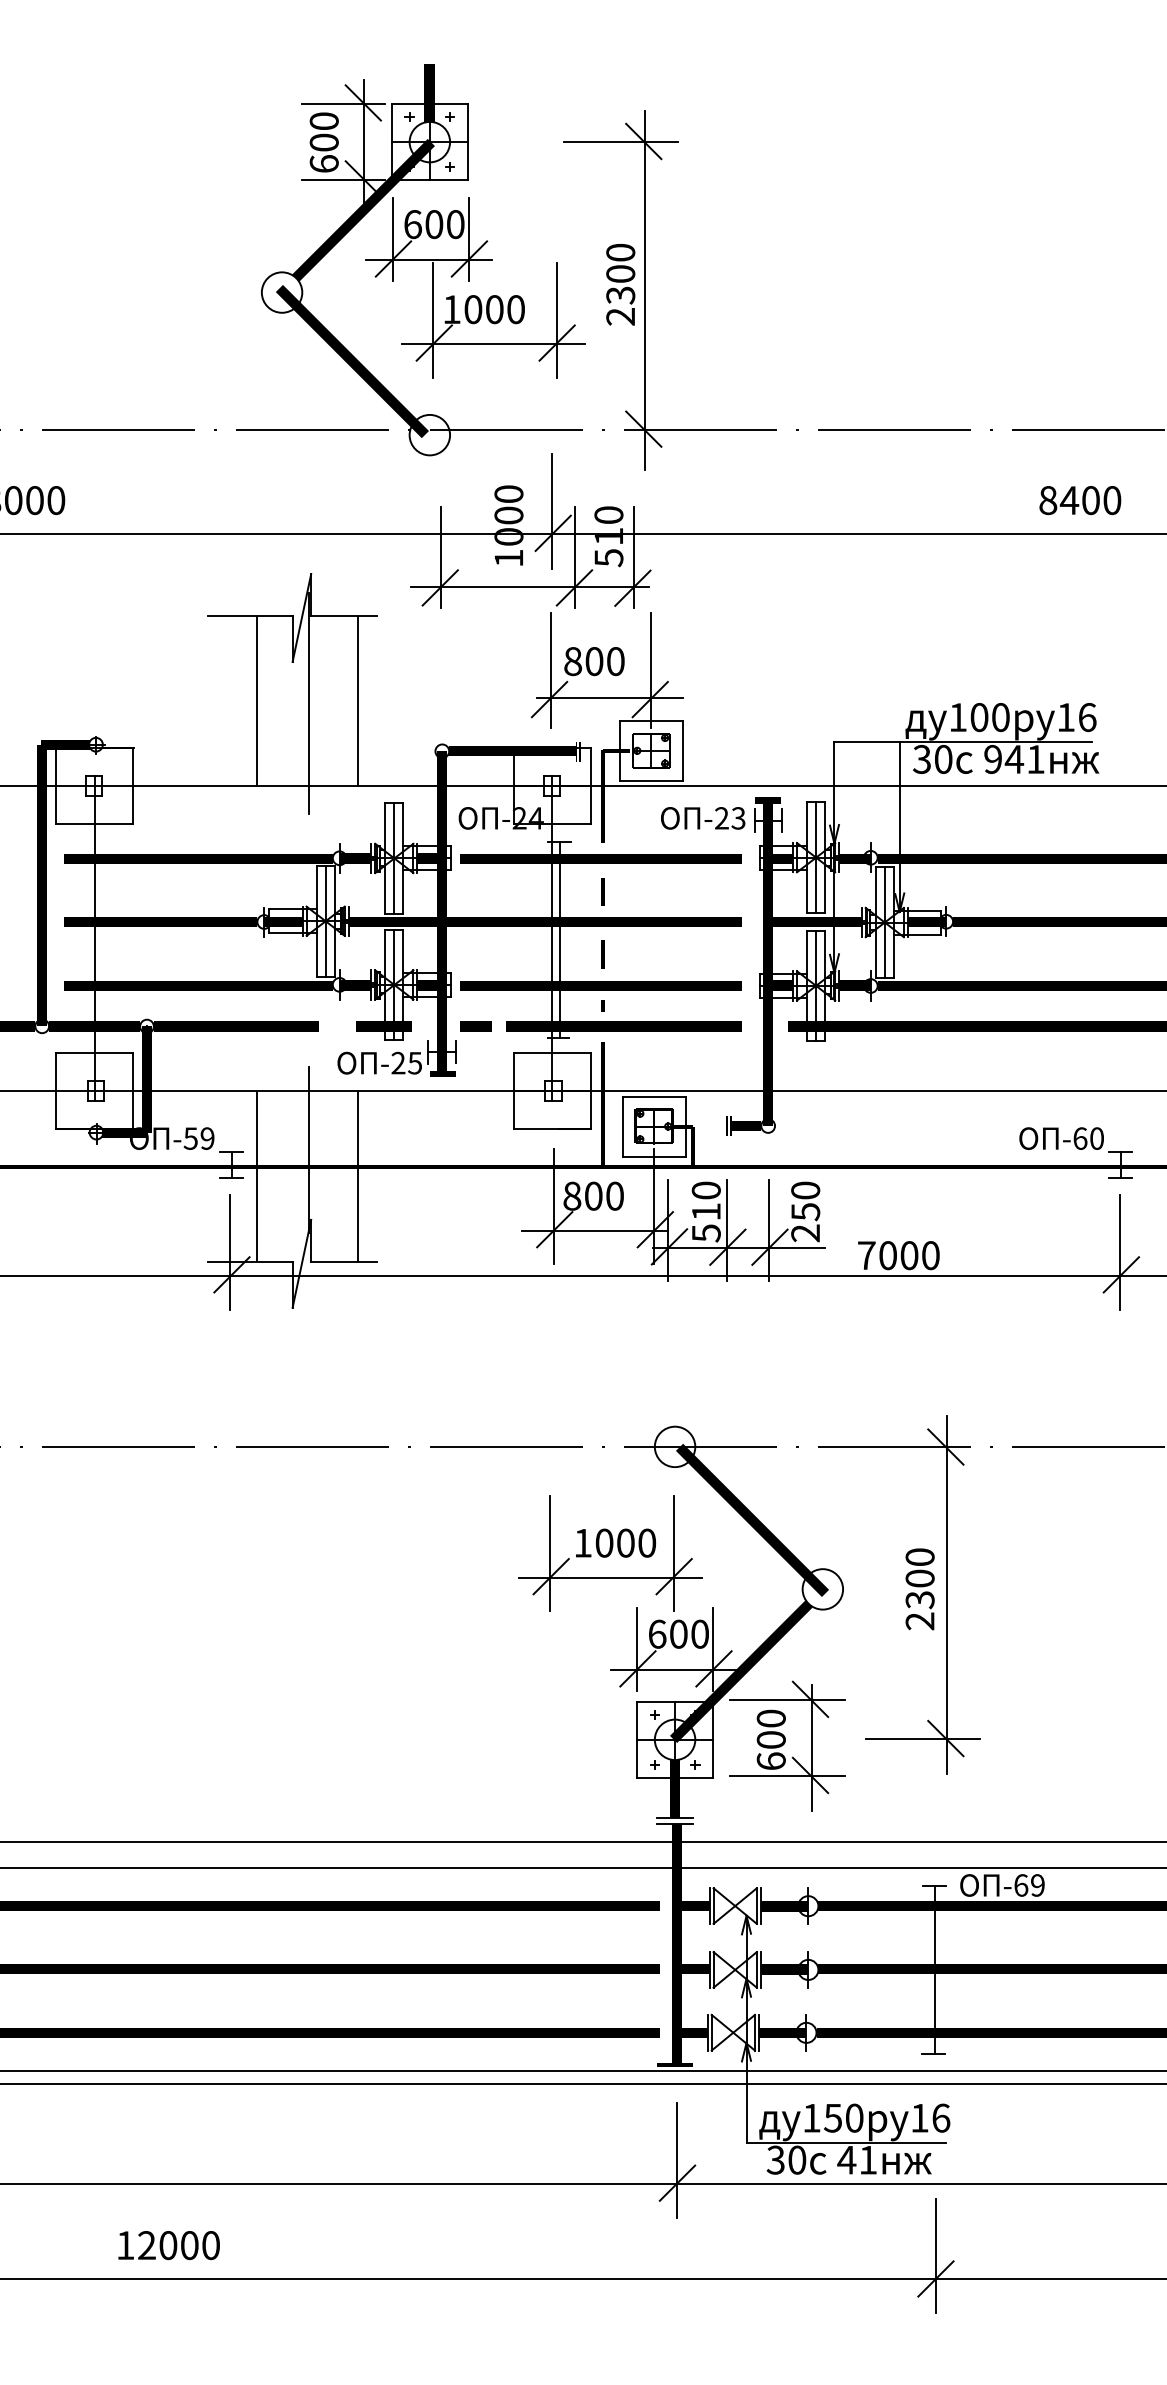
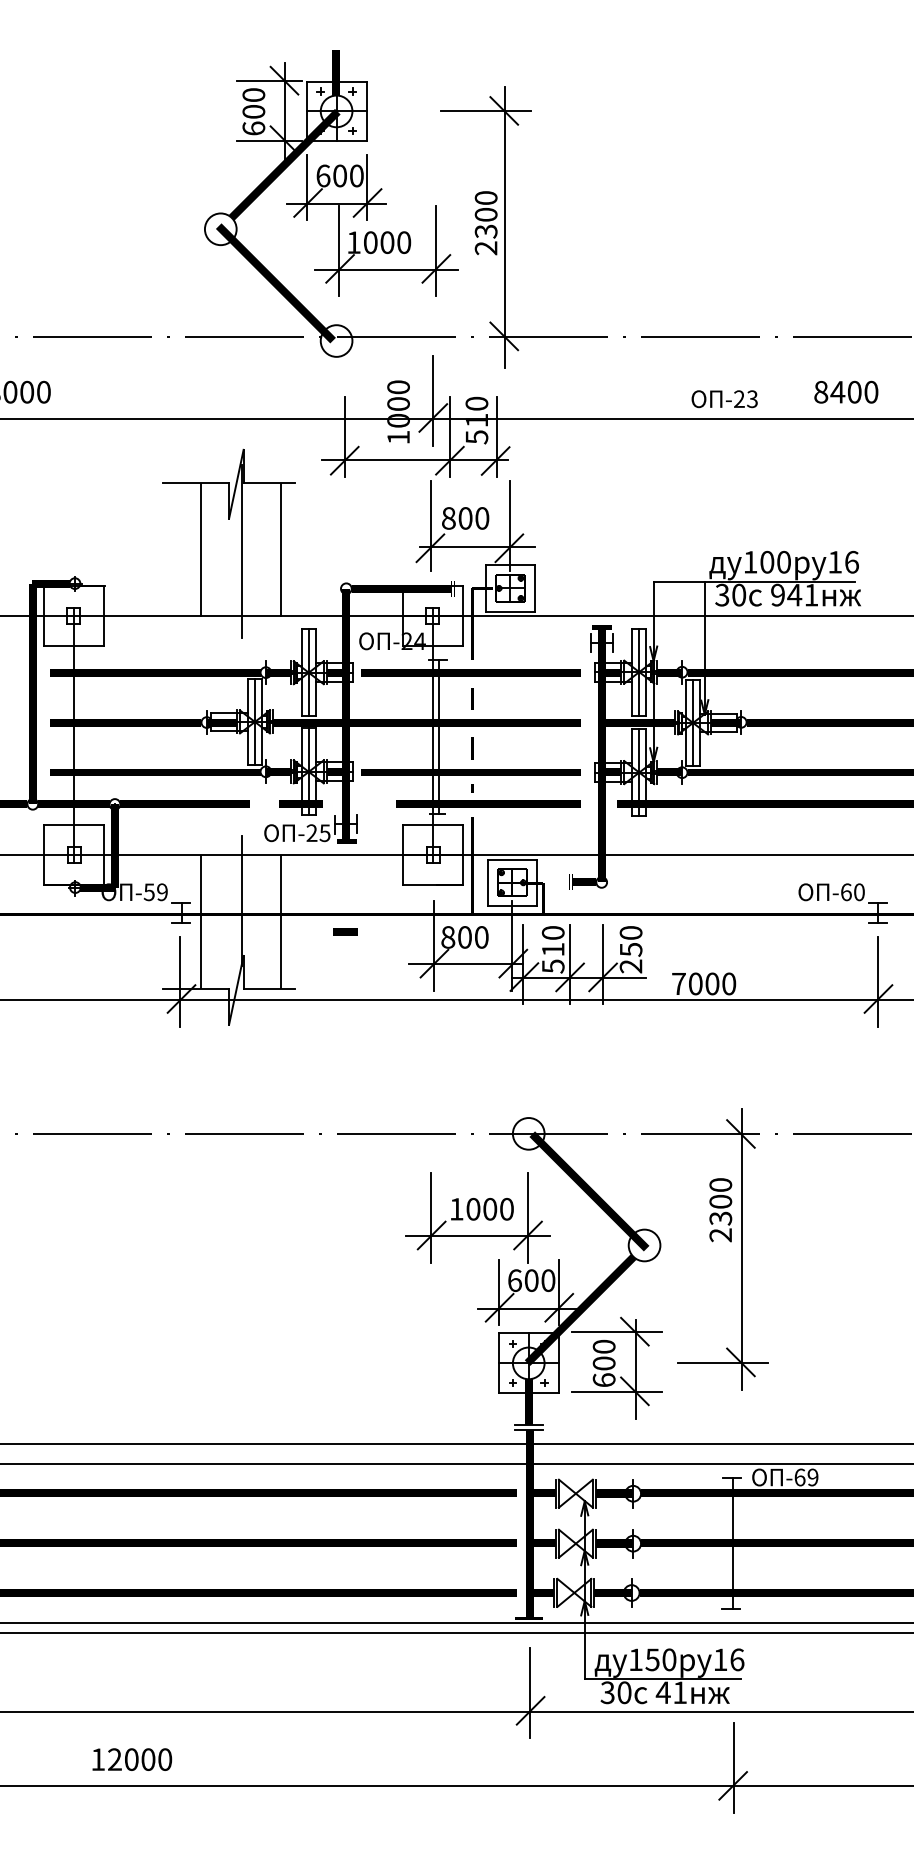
text: (703, 818) -> (724, 399), moved
part: (475, 1026) -> (344, 932), moved
text: (919, 1589) -> (720, 1210), moved

